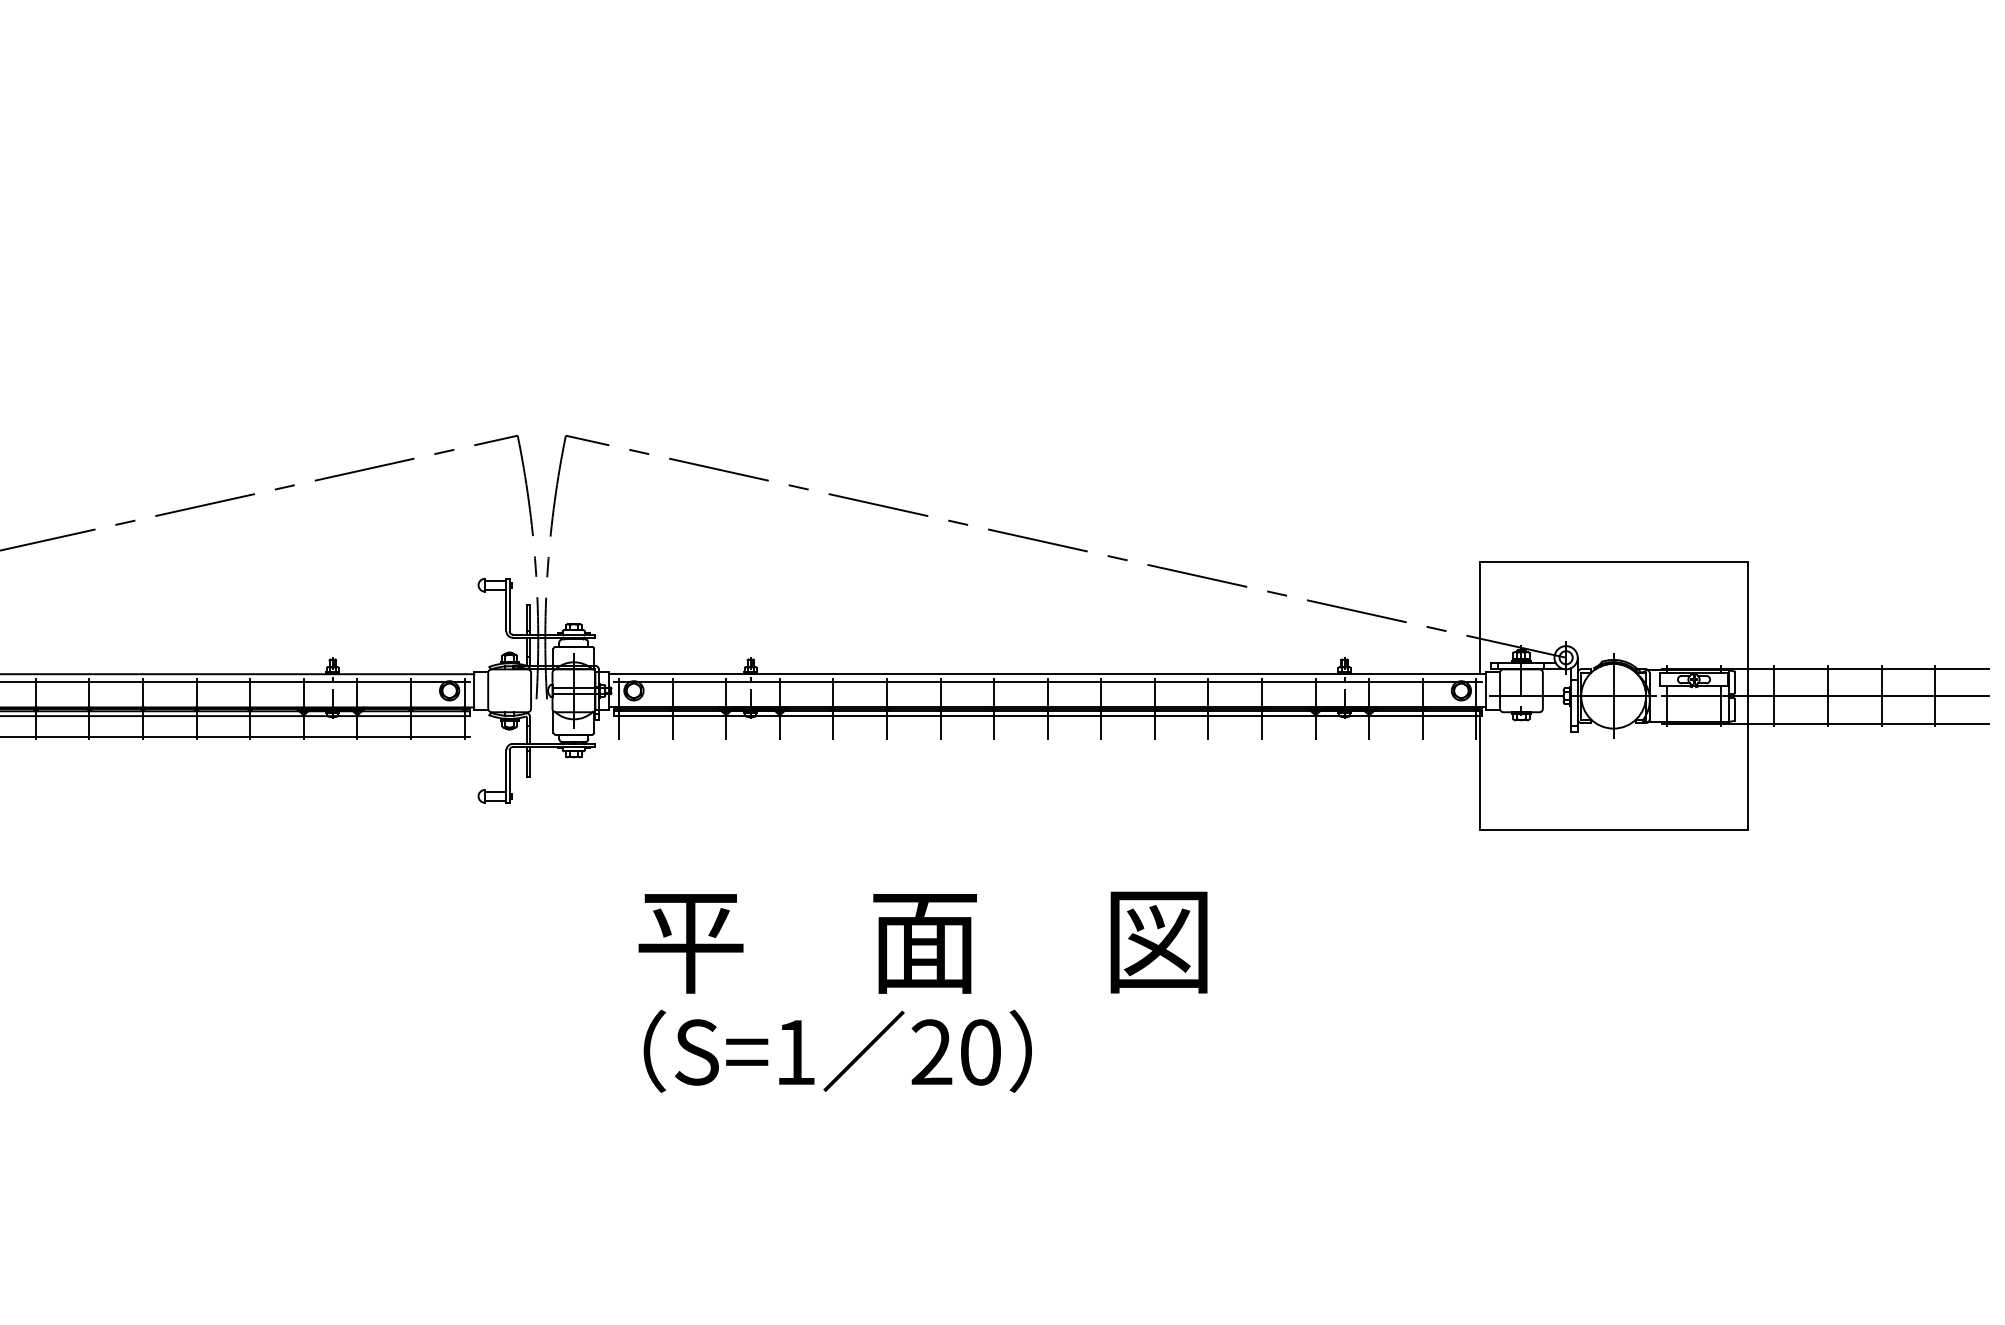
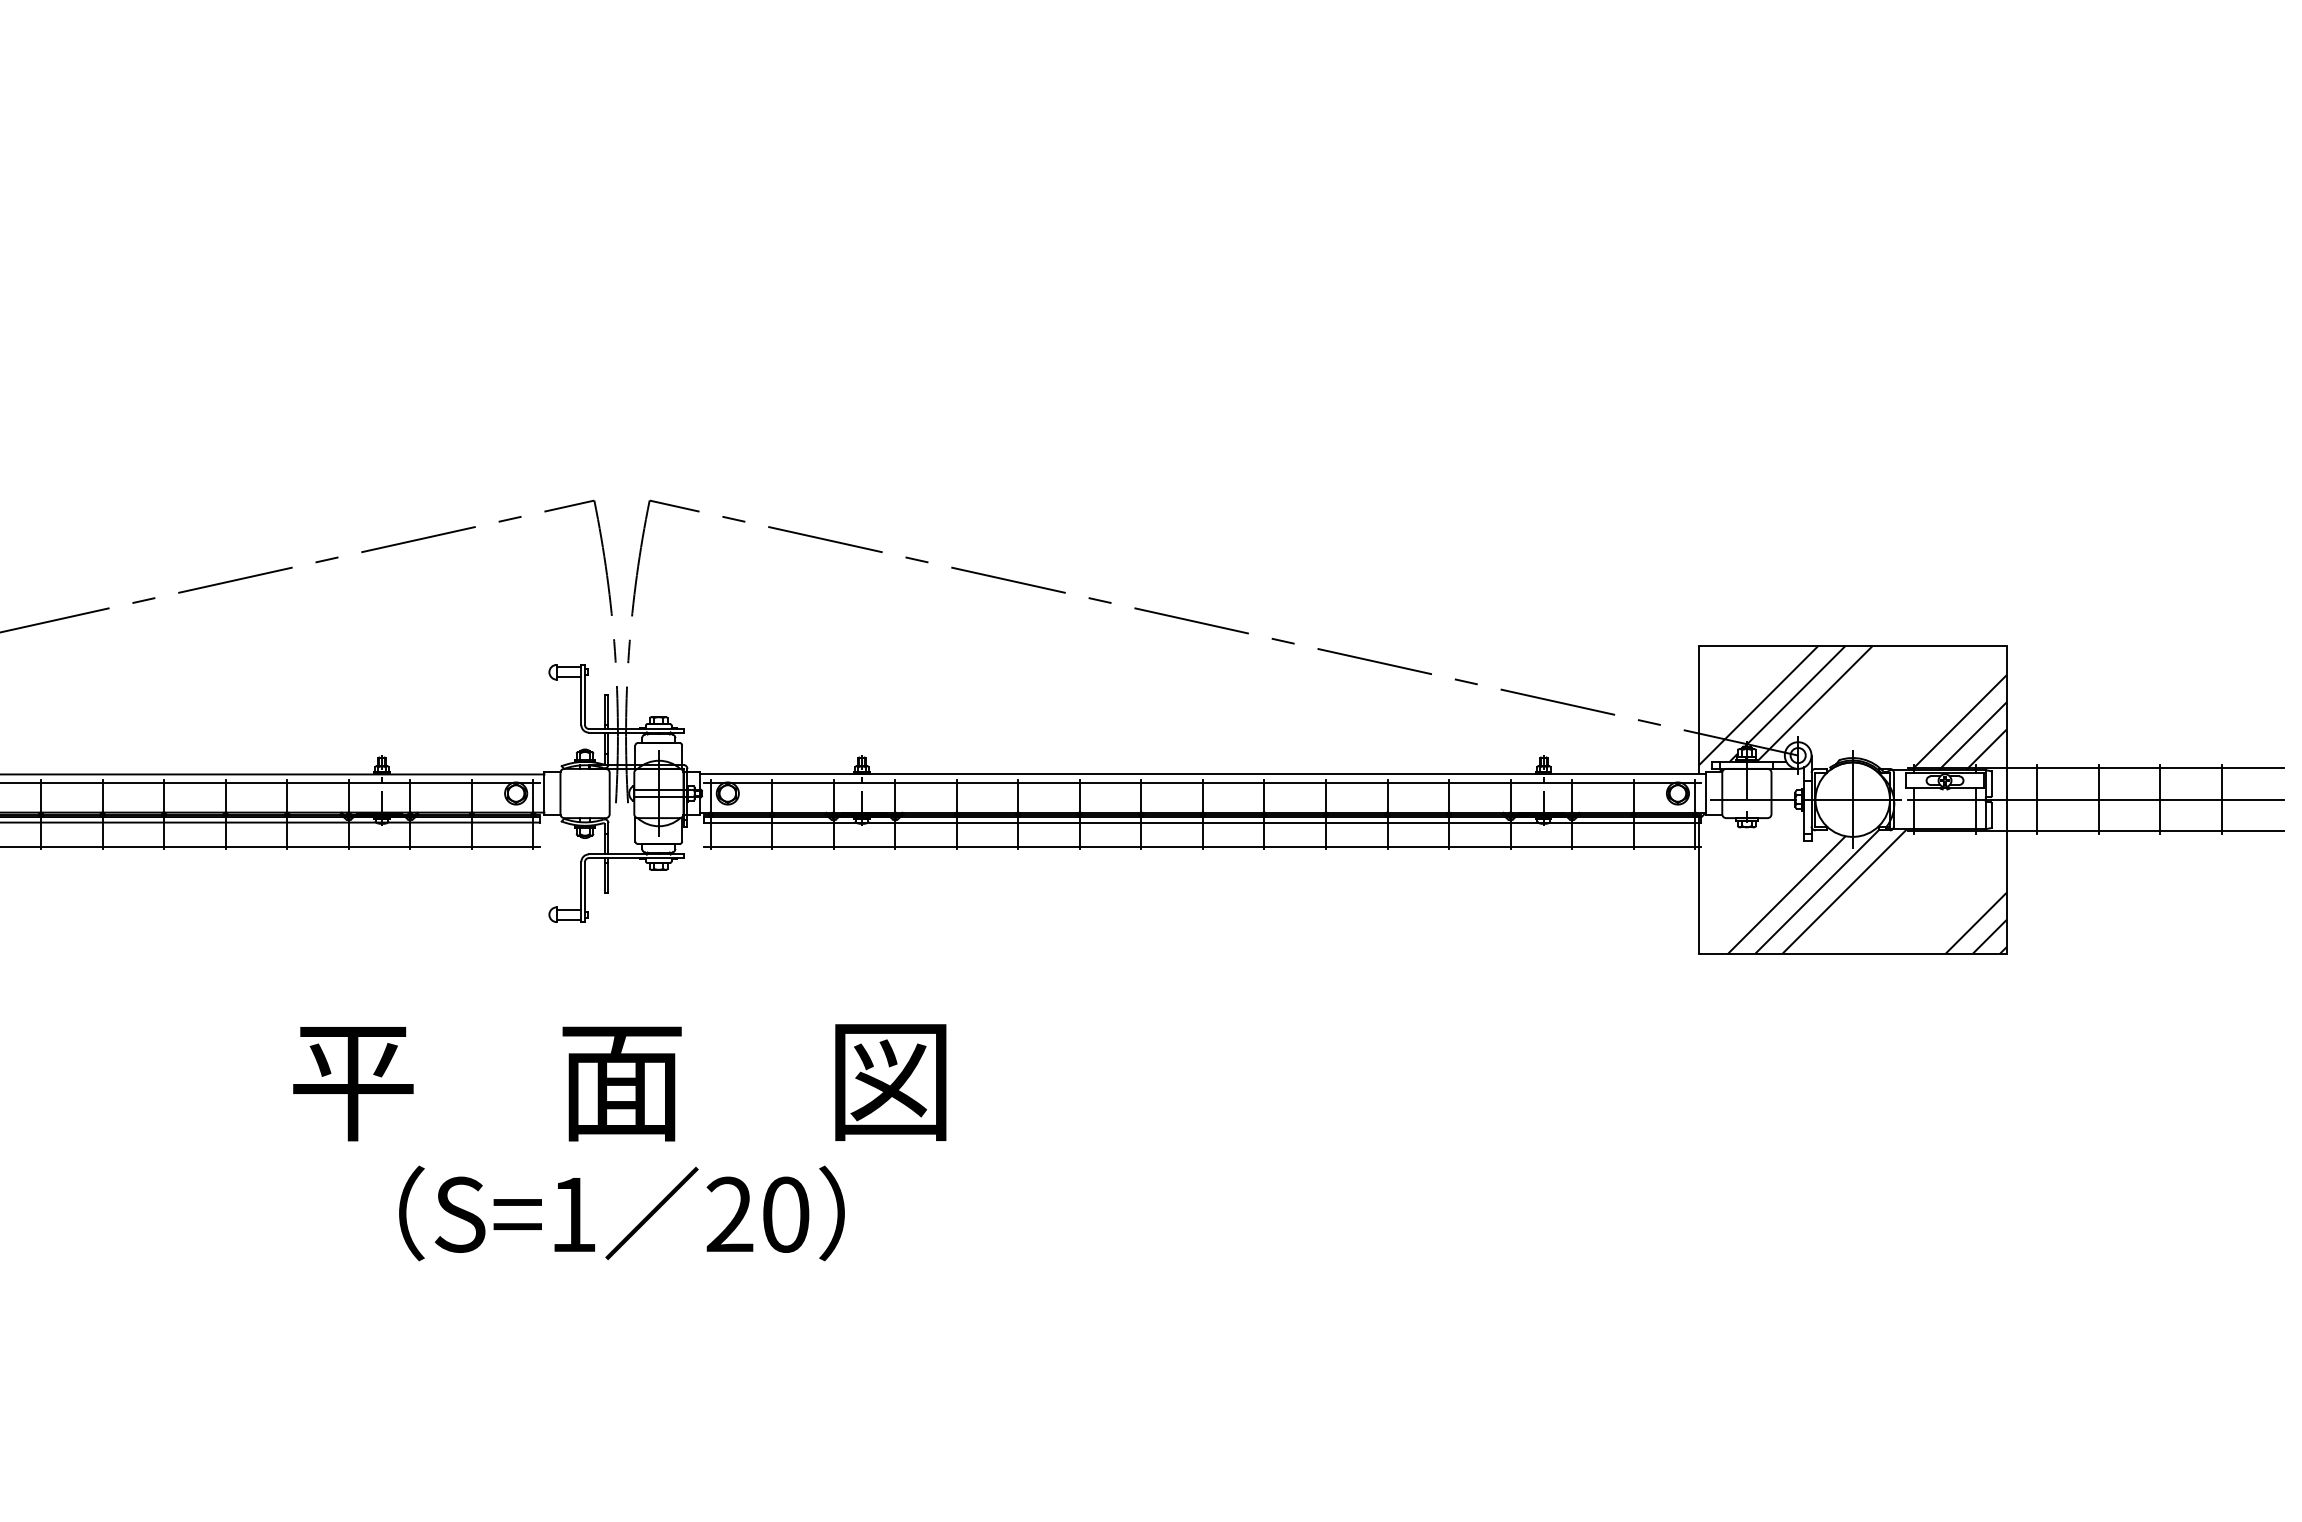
hatch: (1613, 696) -> (1852, 799), added
line: (1047, 736) -> (1202, 846), added
text: (922, 942) -> (619, 1082), moved
text: (837, 1051) -> (621, 1213), moved

